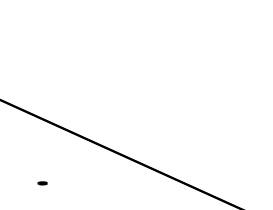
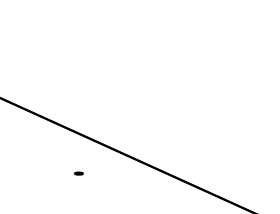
part: (42, 183) -> (78, 173), moved

